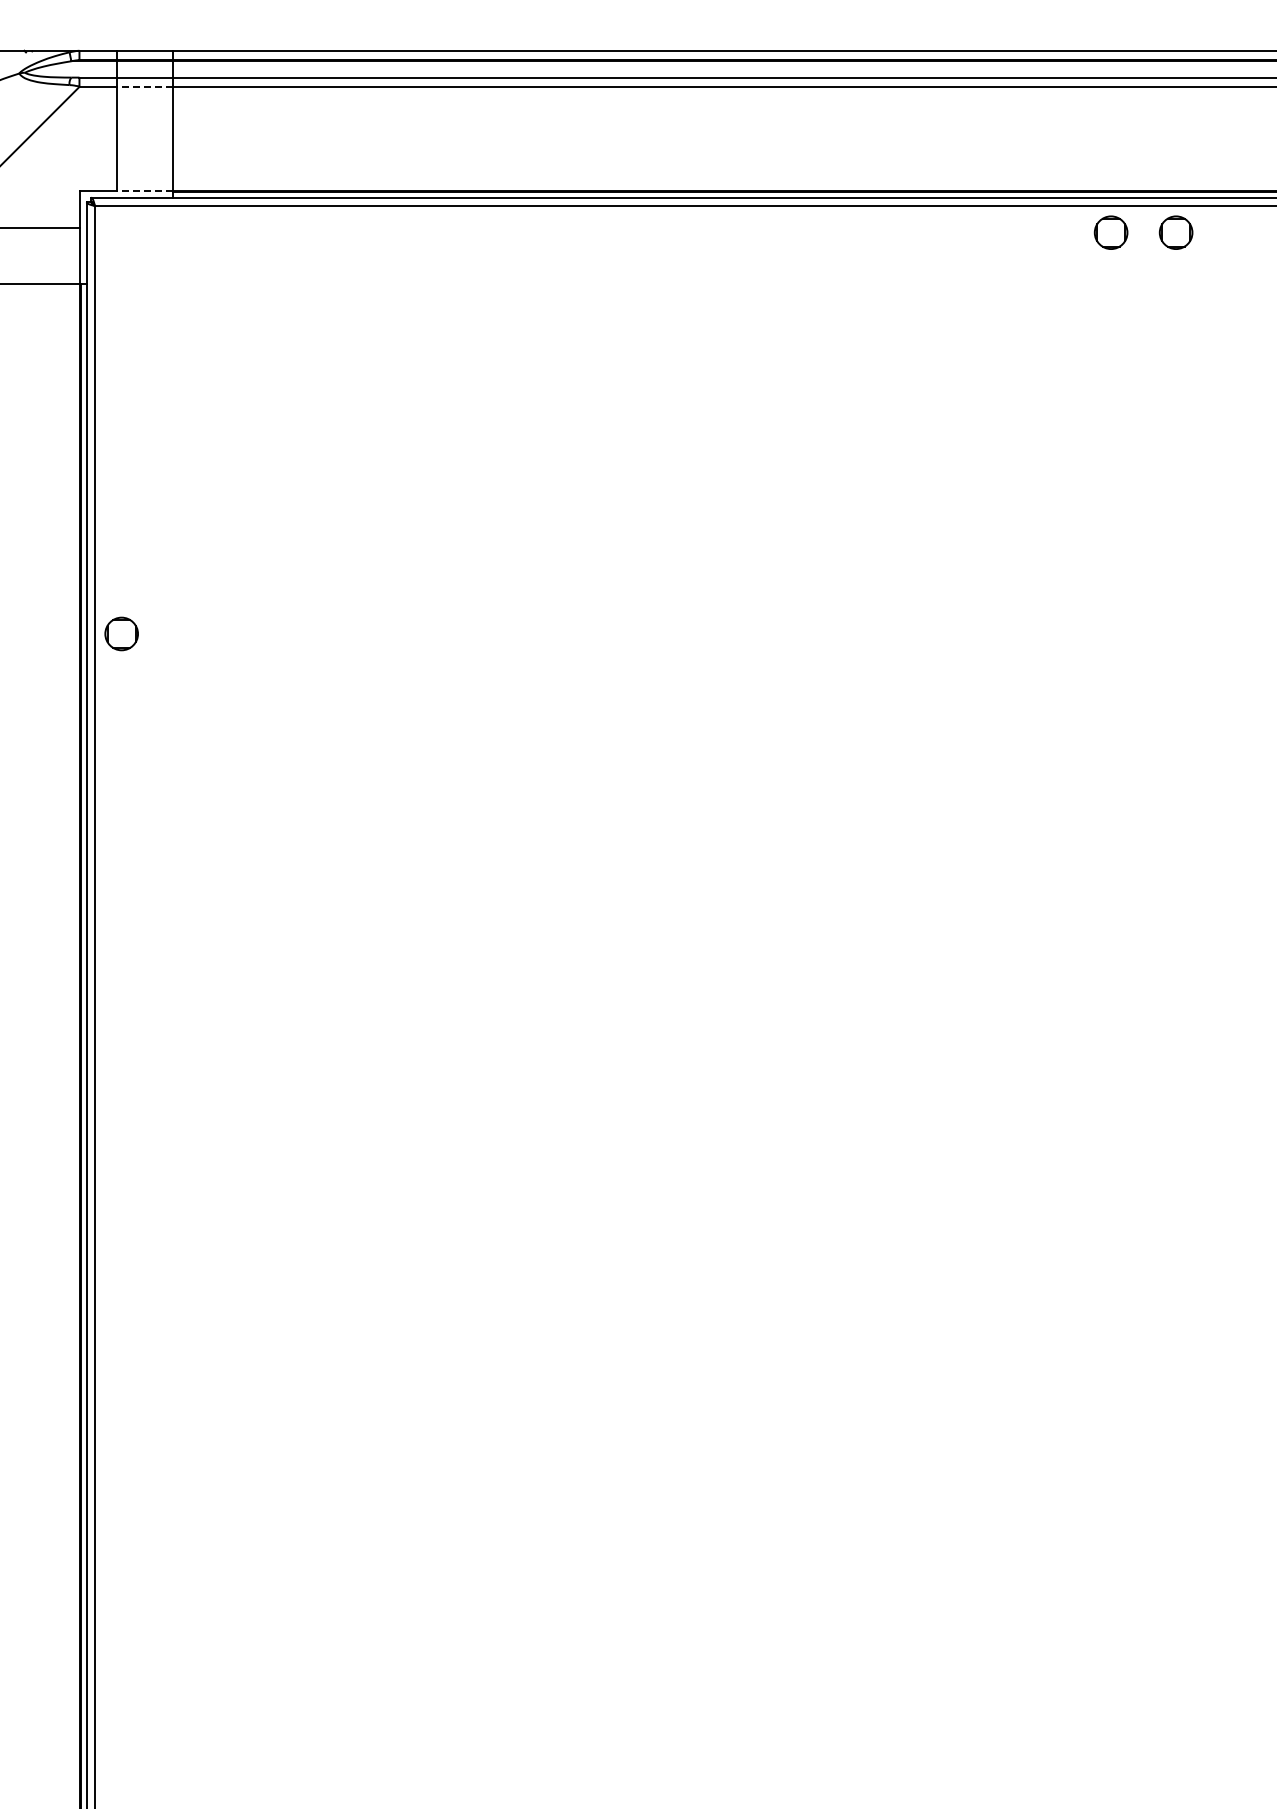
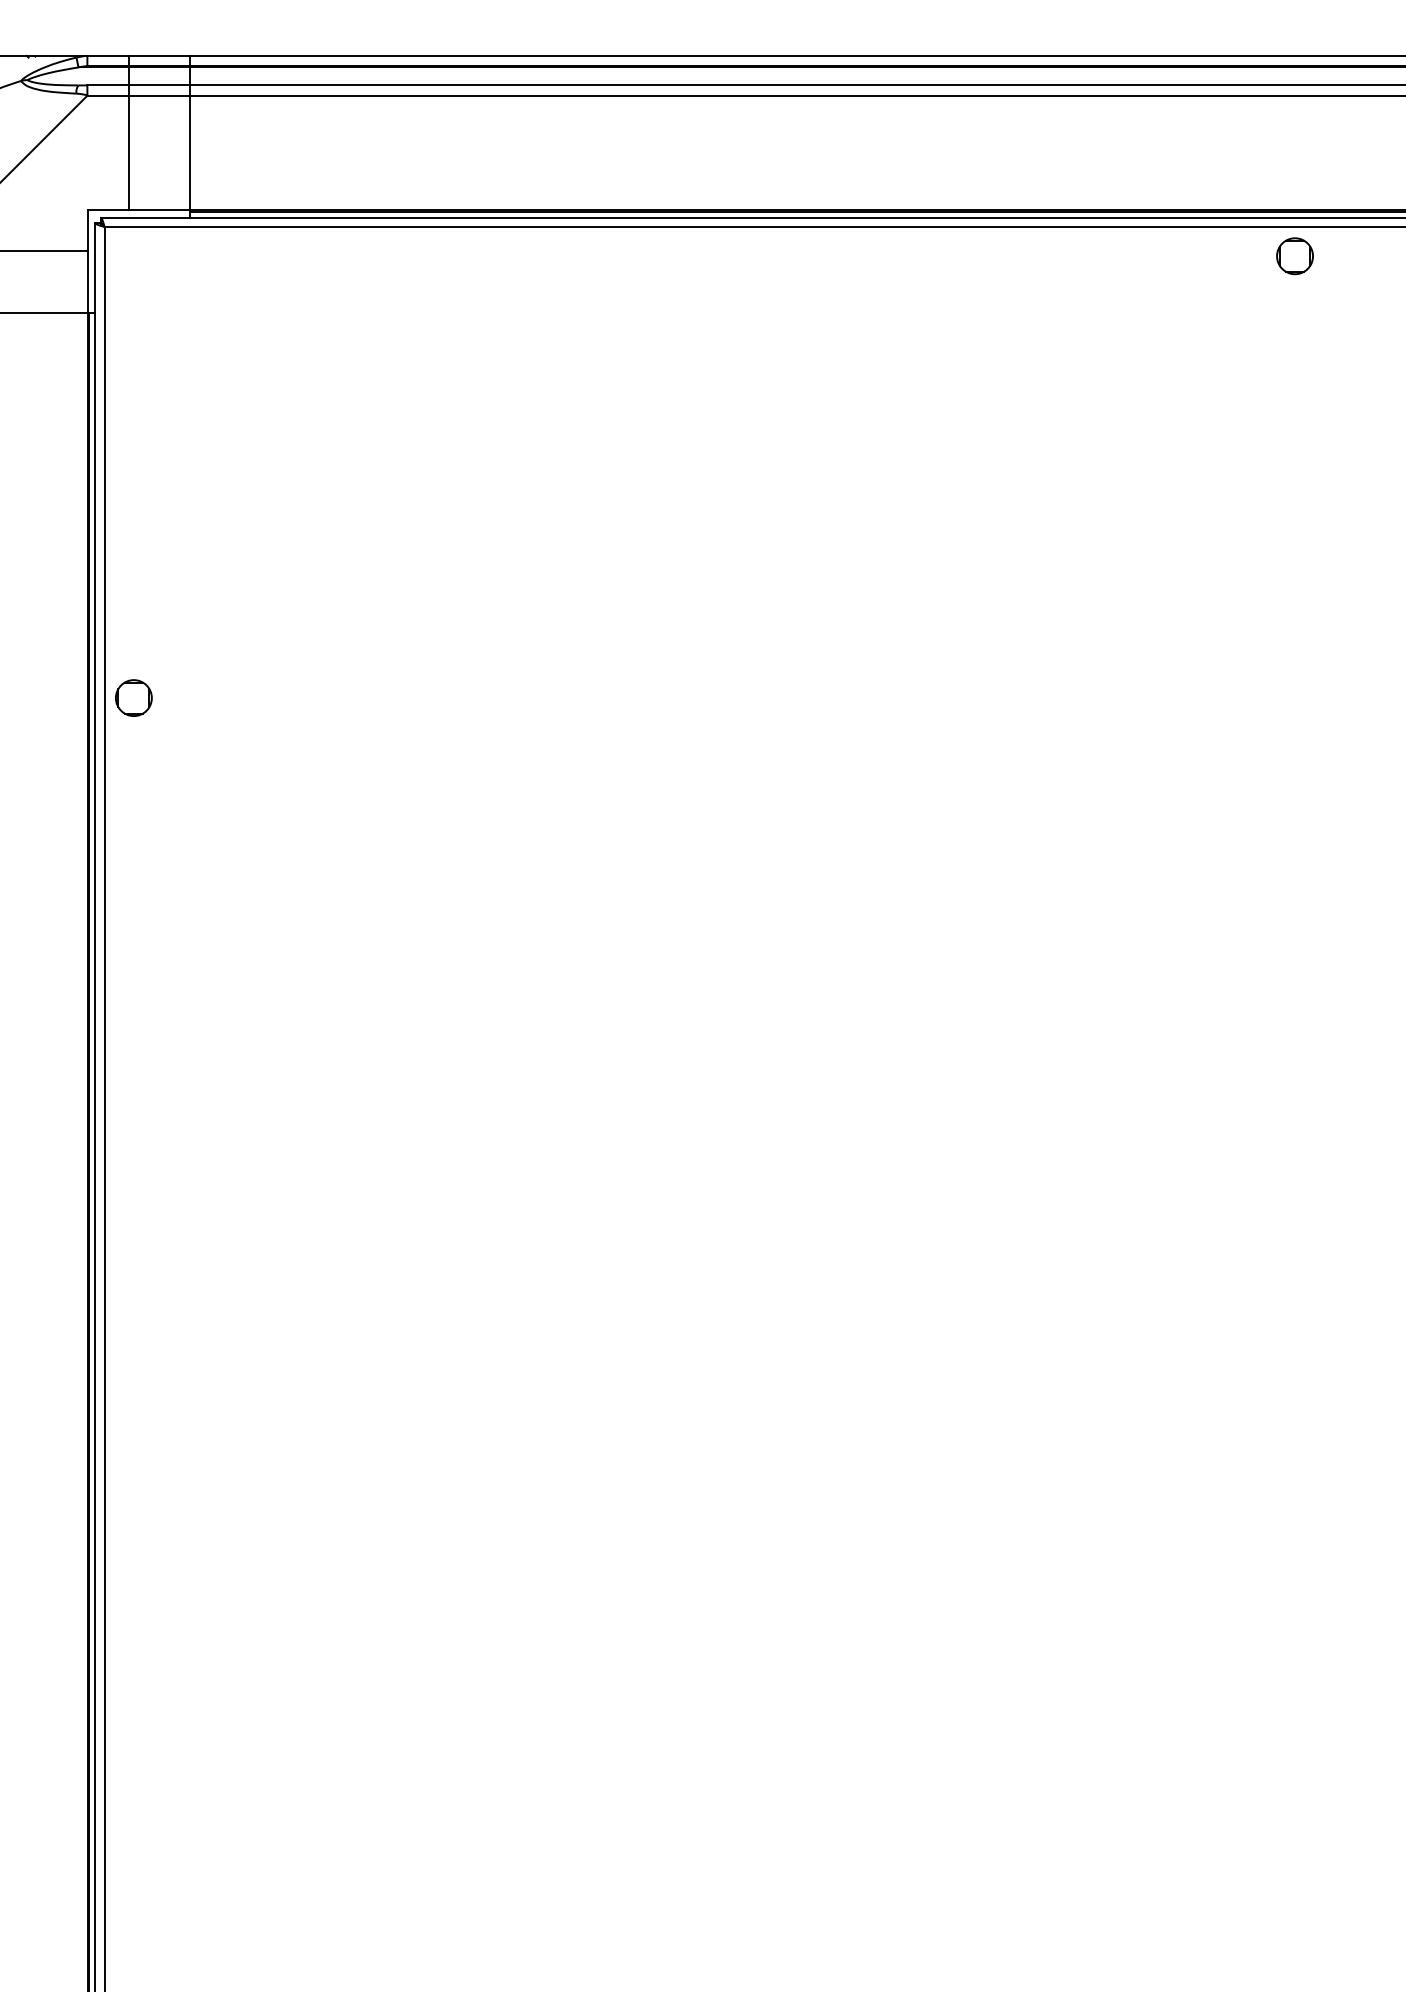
line: (145, 86) -> (160, 95), dashed -> solid
line: (145, 190) -> (160, 209), dashed -> solid
part: (1110, 232) -> (1222, 255), removed

